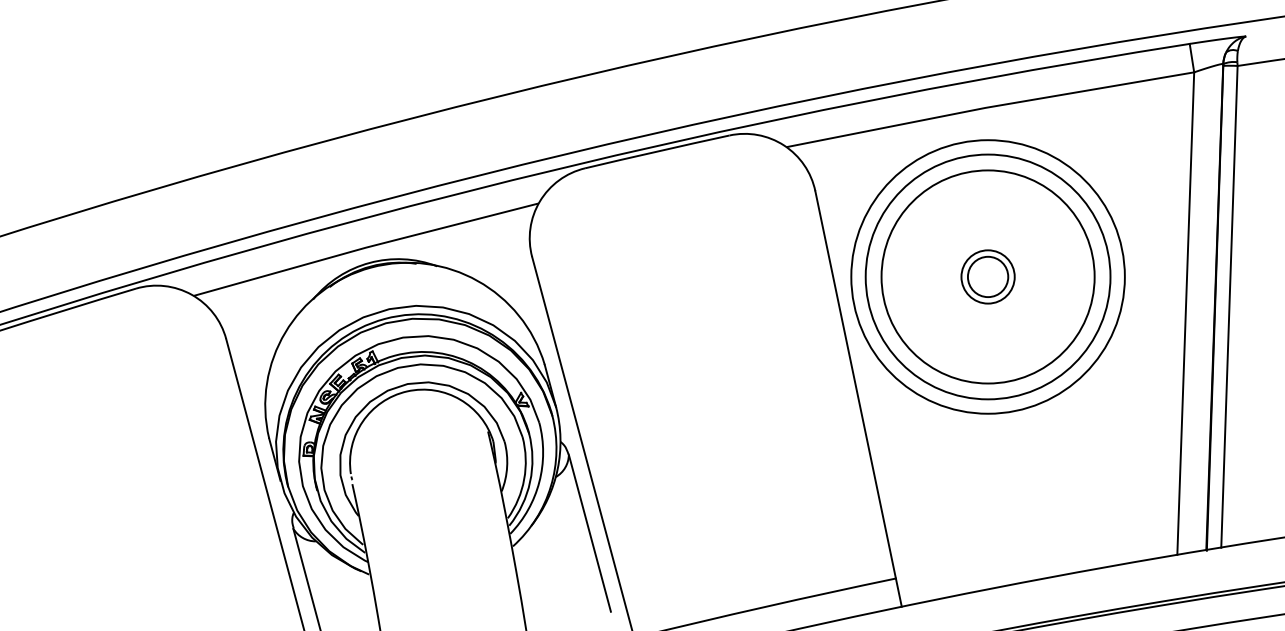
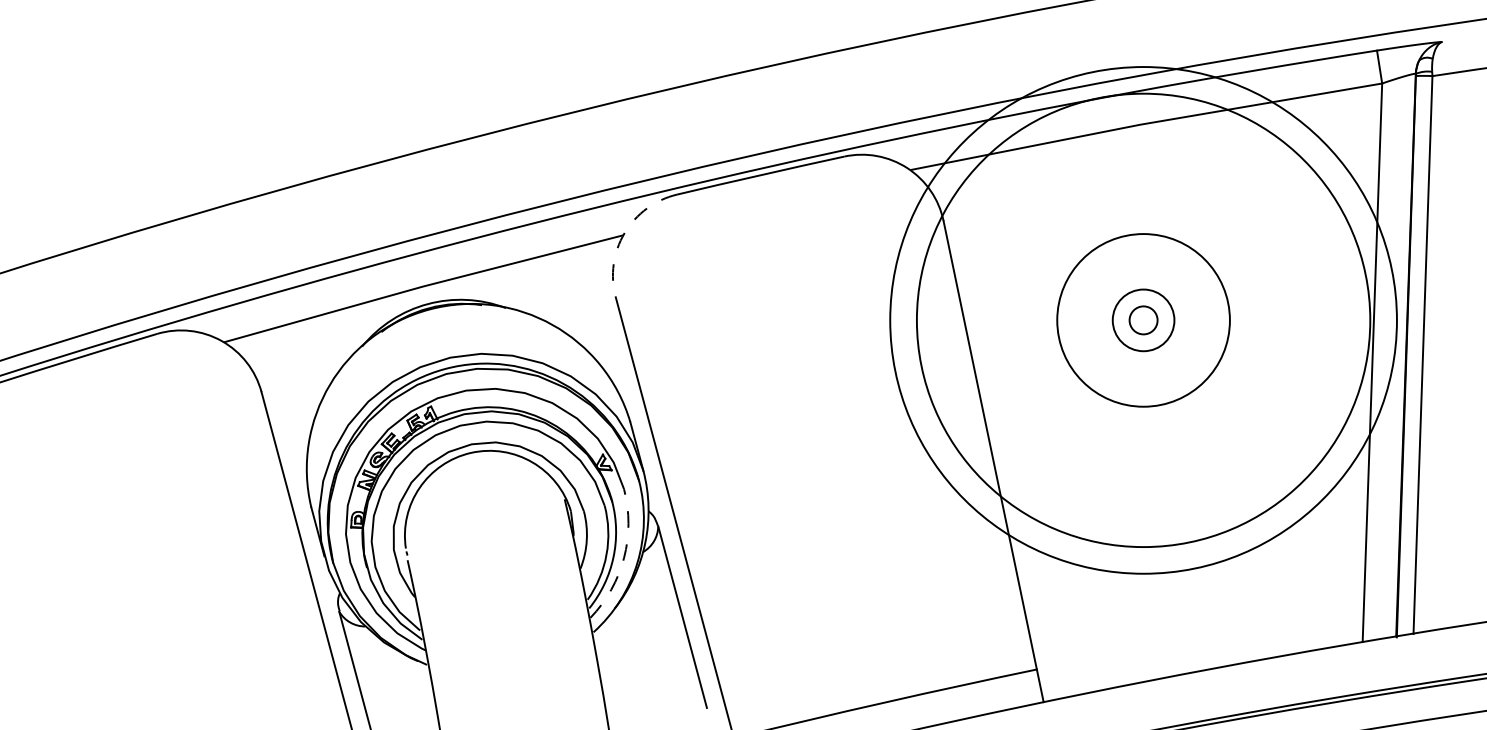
arc: (539, 201) -> (624, 233), solid -> dashed
circle: (988, 277) -> (1143, 320), size x0.6
circle: (988, 277) -> (1143, 320), size x0.7
circle: (988, 277) -> (1143, 320), size x1.6
circle: (988, 277) -> (1143, 320), size x1.6
arc: (539, 481) -> (624, 557), solid -> dashed

